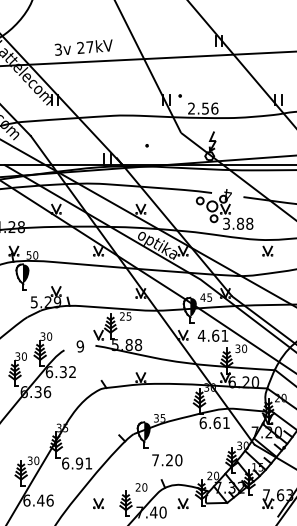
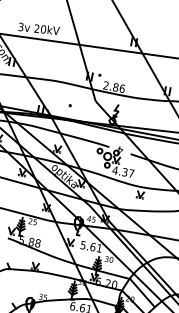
text: (89, 47) -> (43, 29), 27kV -> 20kV
text: (205, 108) -> (115, 87), 2.56 -> 2.86
text: (237, 223) -> (123, 171), 3.88 -> 4.37
text: (201, 335) -> (83, 245), 4.61 -> 5.61

